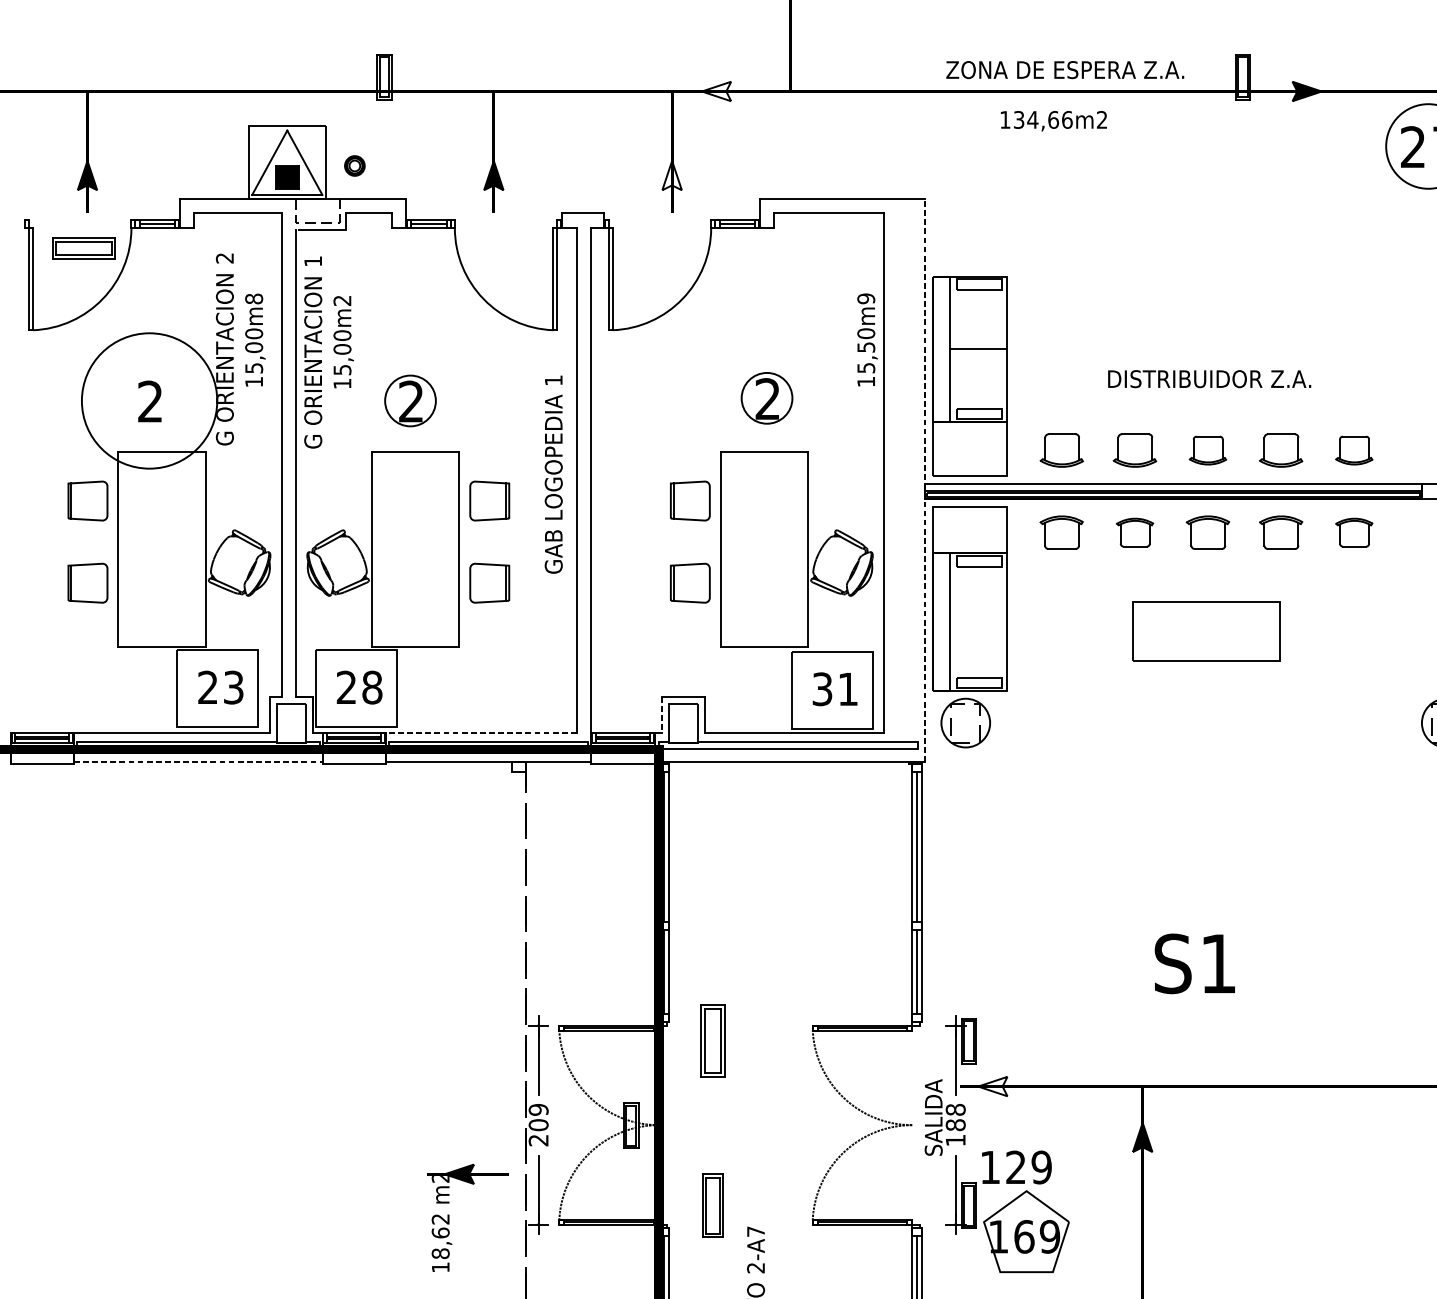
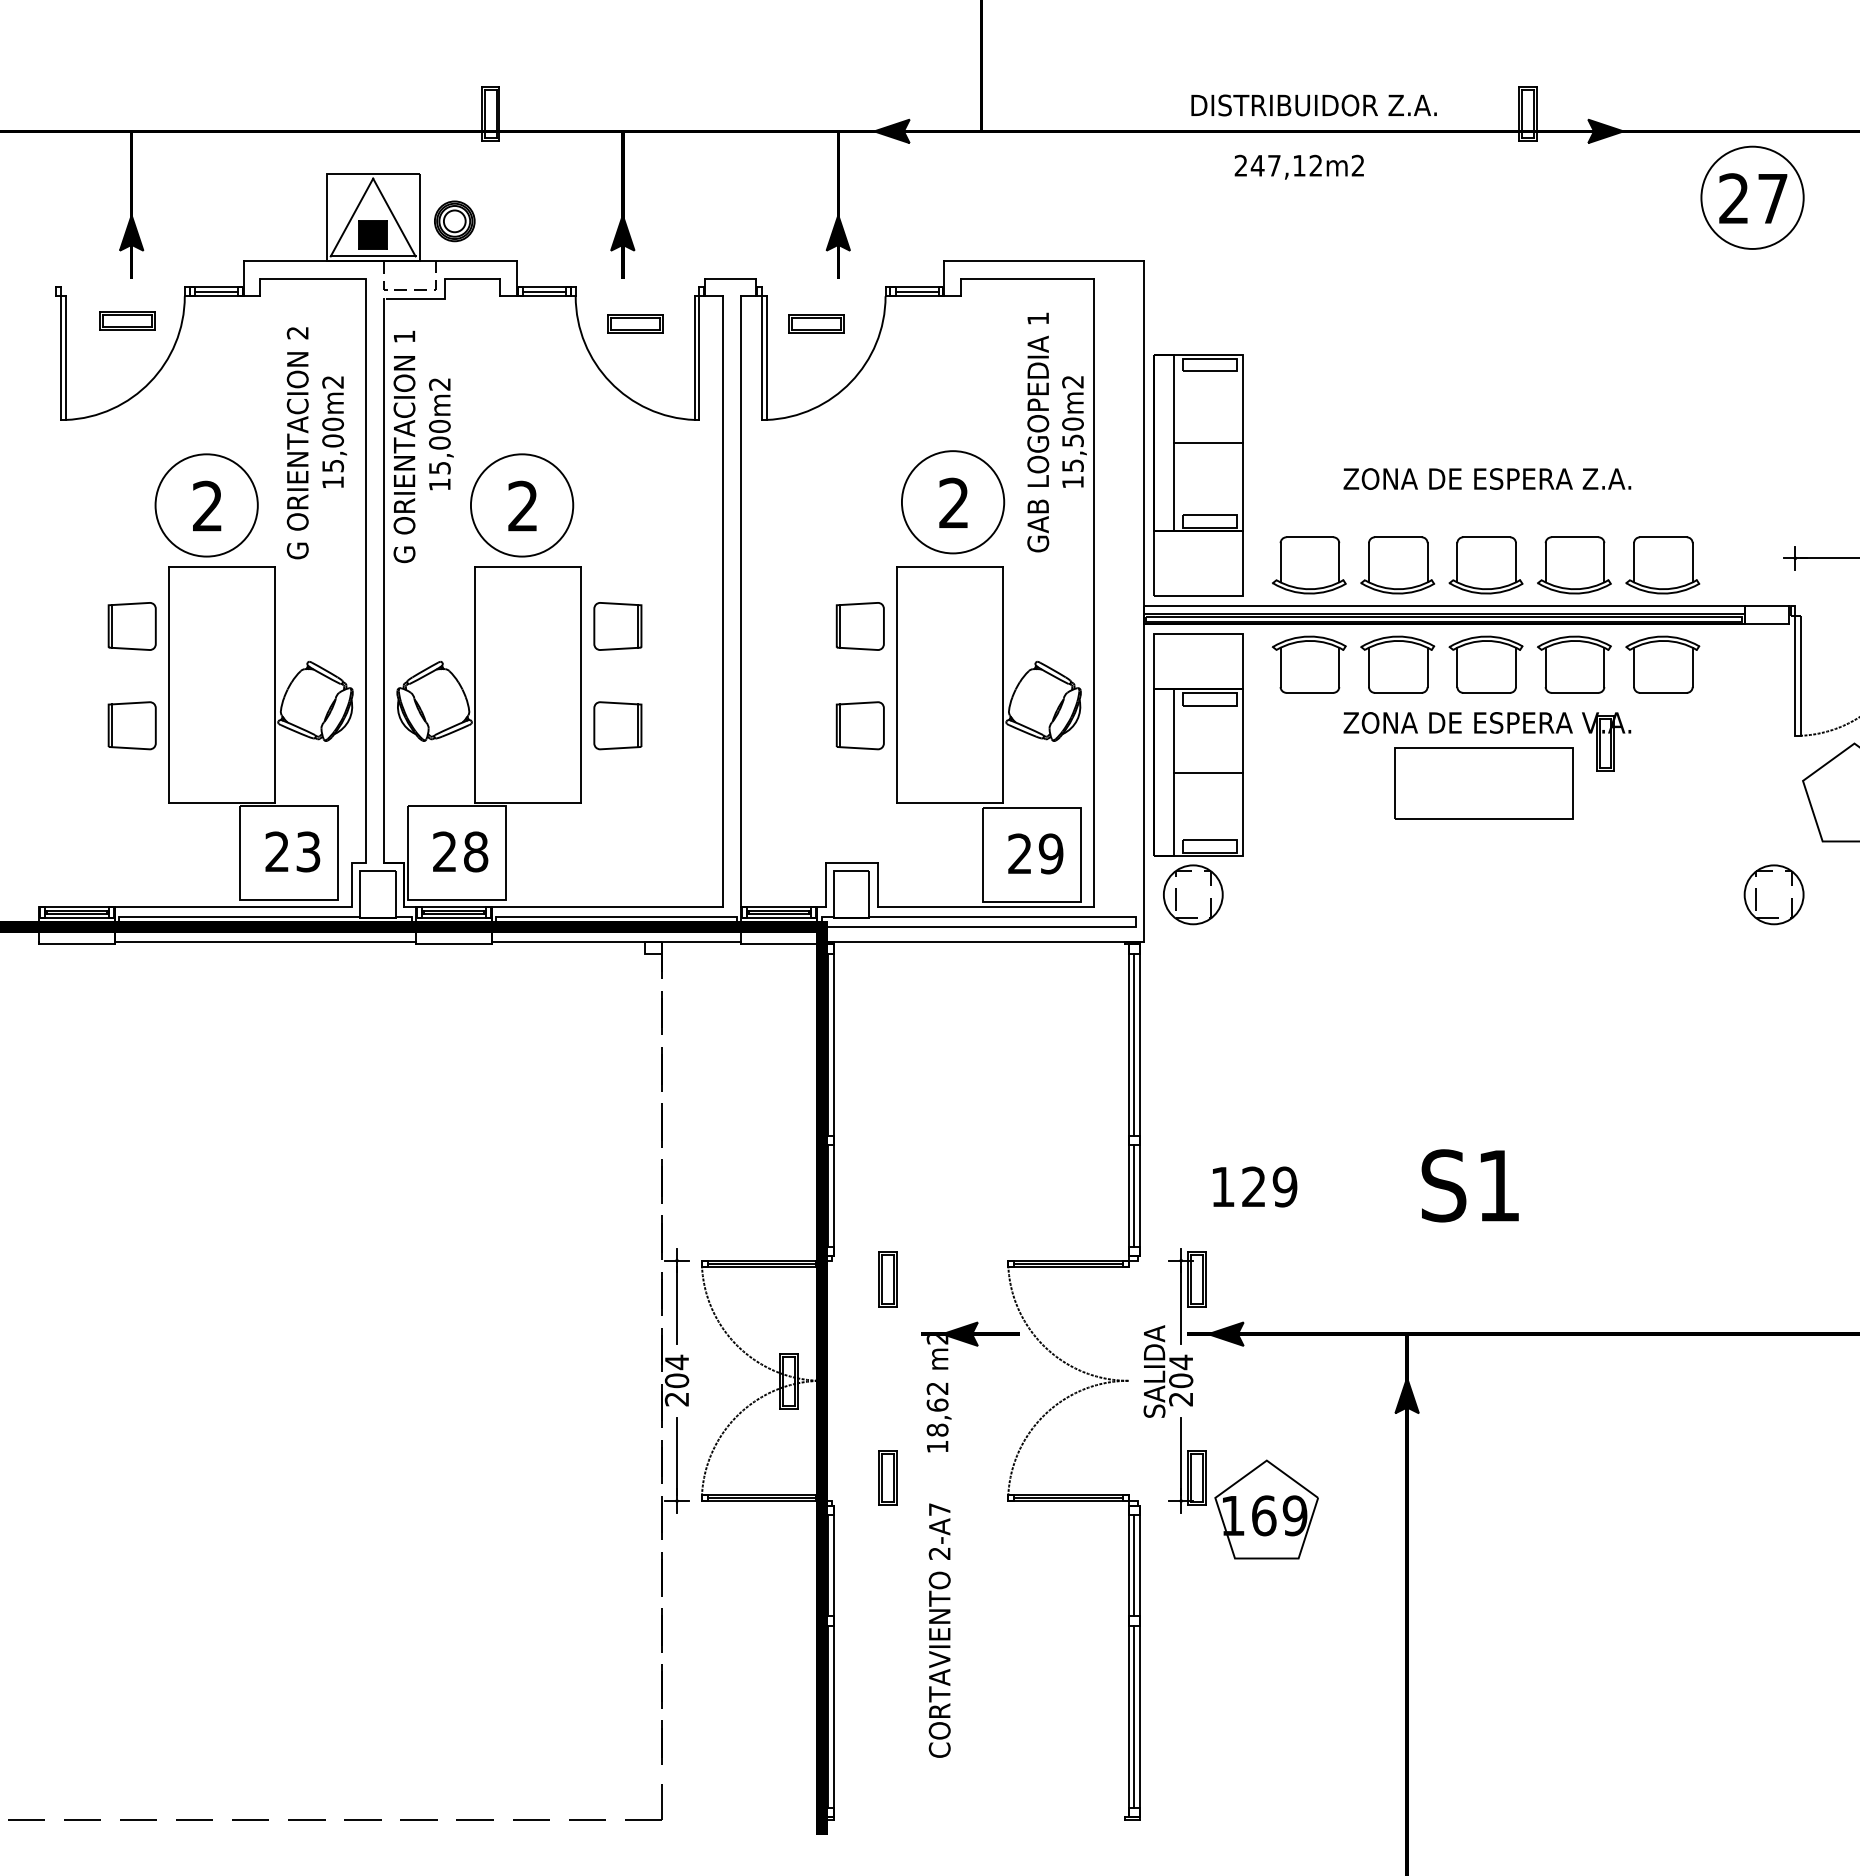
text: (1065, 70) -> (1313, 105), ZONA DE ESPERA Z.A. -> DISTRIBUIDOR Z.A.
fill: (716, 91) -> (891, 131), added
text: (1036, 119) -> (1278, 165), 134,66m2 -> 247,12m2
part: (354, 166) -> (454, 221), size x1.67
fill: (672, 175) -> (838, 232), added
part: (84, 247) -> (127, 320), size x0.71
part: (504, 250) -> (635, 323), added
part: (654, 250) -> (816, 323), added
text: (254, 298) -> (333, 381), 15,00m8 -> 15,00m2
text: (865, 298) -> (1072, 381), 15,50m9 -> 15,50m2
text: (1209, 378) -> (1487, 478), DISTRIBUIDOR Z.A. -> ZONA DE ESPERA Z.A.
circle: (766, 398) -> (952, 502), size x1.67
circle: (149, 401) -> (206, 505), size x0.62
circle: (410, 401) -> (521, 505), size x1.67
part: (1061, 450) -> (1309, 565), size x1.43
part: (1134, 450) -> (1397, 565), size x1.43
part: (1207, 450) -> (1485, 565), size x1.67
part: (1281, 450) -> (1574, 565), size x1.43
part: (1353, 450) -> (1662, 565), size x1.67
text: (553, 474) -> (1038, 432), moved
line: (924, 479) -> (1143, 600), dashed -> solid
part: (1061, 532) -> (1308, 664), size x1.43
part: (1134, 532) -> (1397, 664), size x1.67
part: (1207, 532) -> (1485, 664), size x1.43
part: (1281, 532) -> (1574, 664), size x1.43
part: (1353, 532) -> (1662, 664), size x1.67
part: (1208, 589) -> (1486, 733), added
line: (978, 621) -> (1208, 772), added
text: (835, 688) -> (1035, 853), 31 -> 29
line: (661, 714) -> (825, 884), dashed -> solid
line: (481, 732) -> (607, 906), dashed -> solid
line: (199, 761) -> (266, 941), dashed -> solid
part: (712, 1041) -> (887, 1279), size x0.62
fill: (992, 1086) -> (1225, 1333), added
text: (538, 1110) -> (676, 1362), 209 -> 204
text: (956, 1124) -> (1181, 1380), 188 -> 204
text: (1017, 1167) -> (1255, 1186), moved
part: (712, 1205) -> (887, 1477), size x0.71
part: (449, 1217) -> (948, 1386), moved

